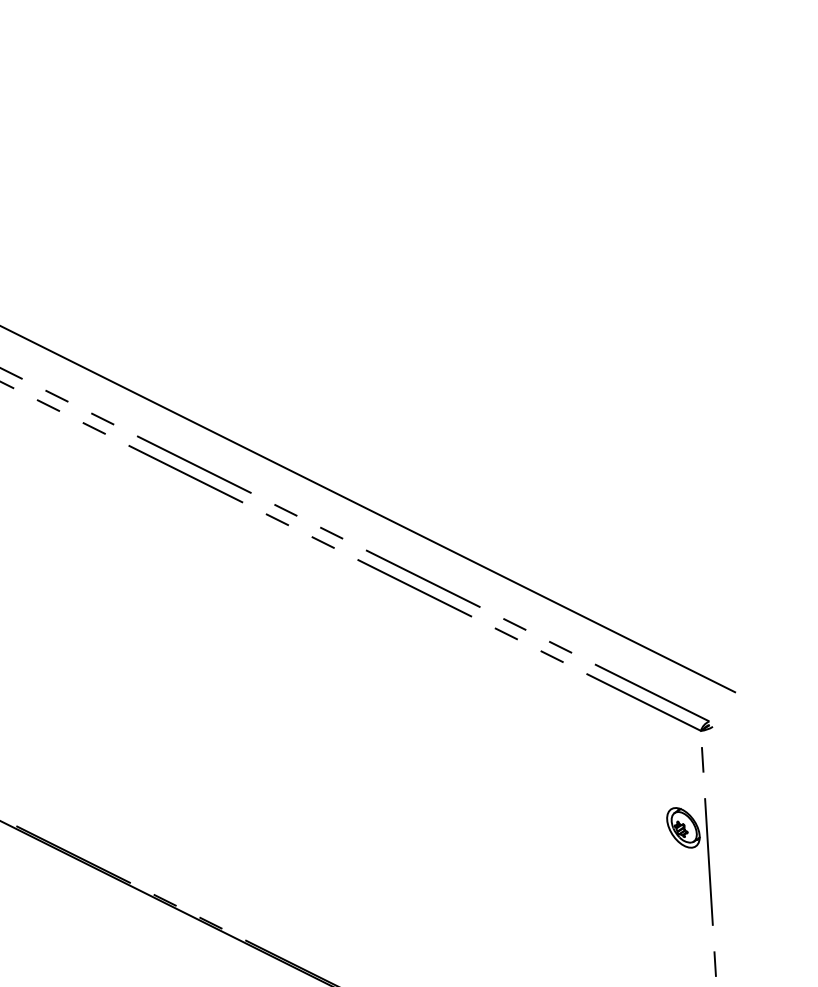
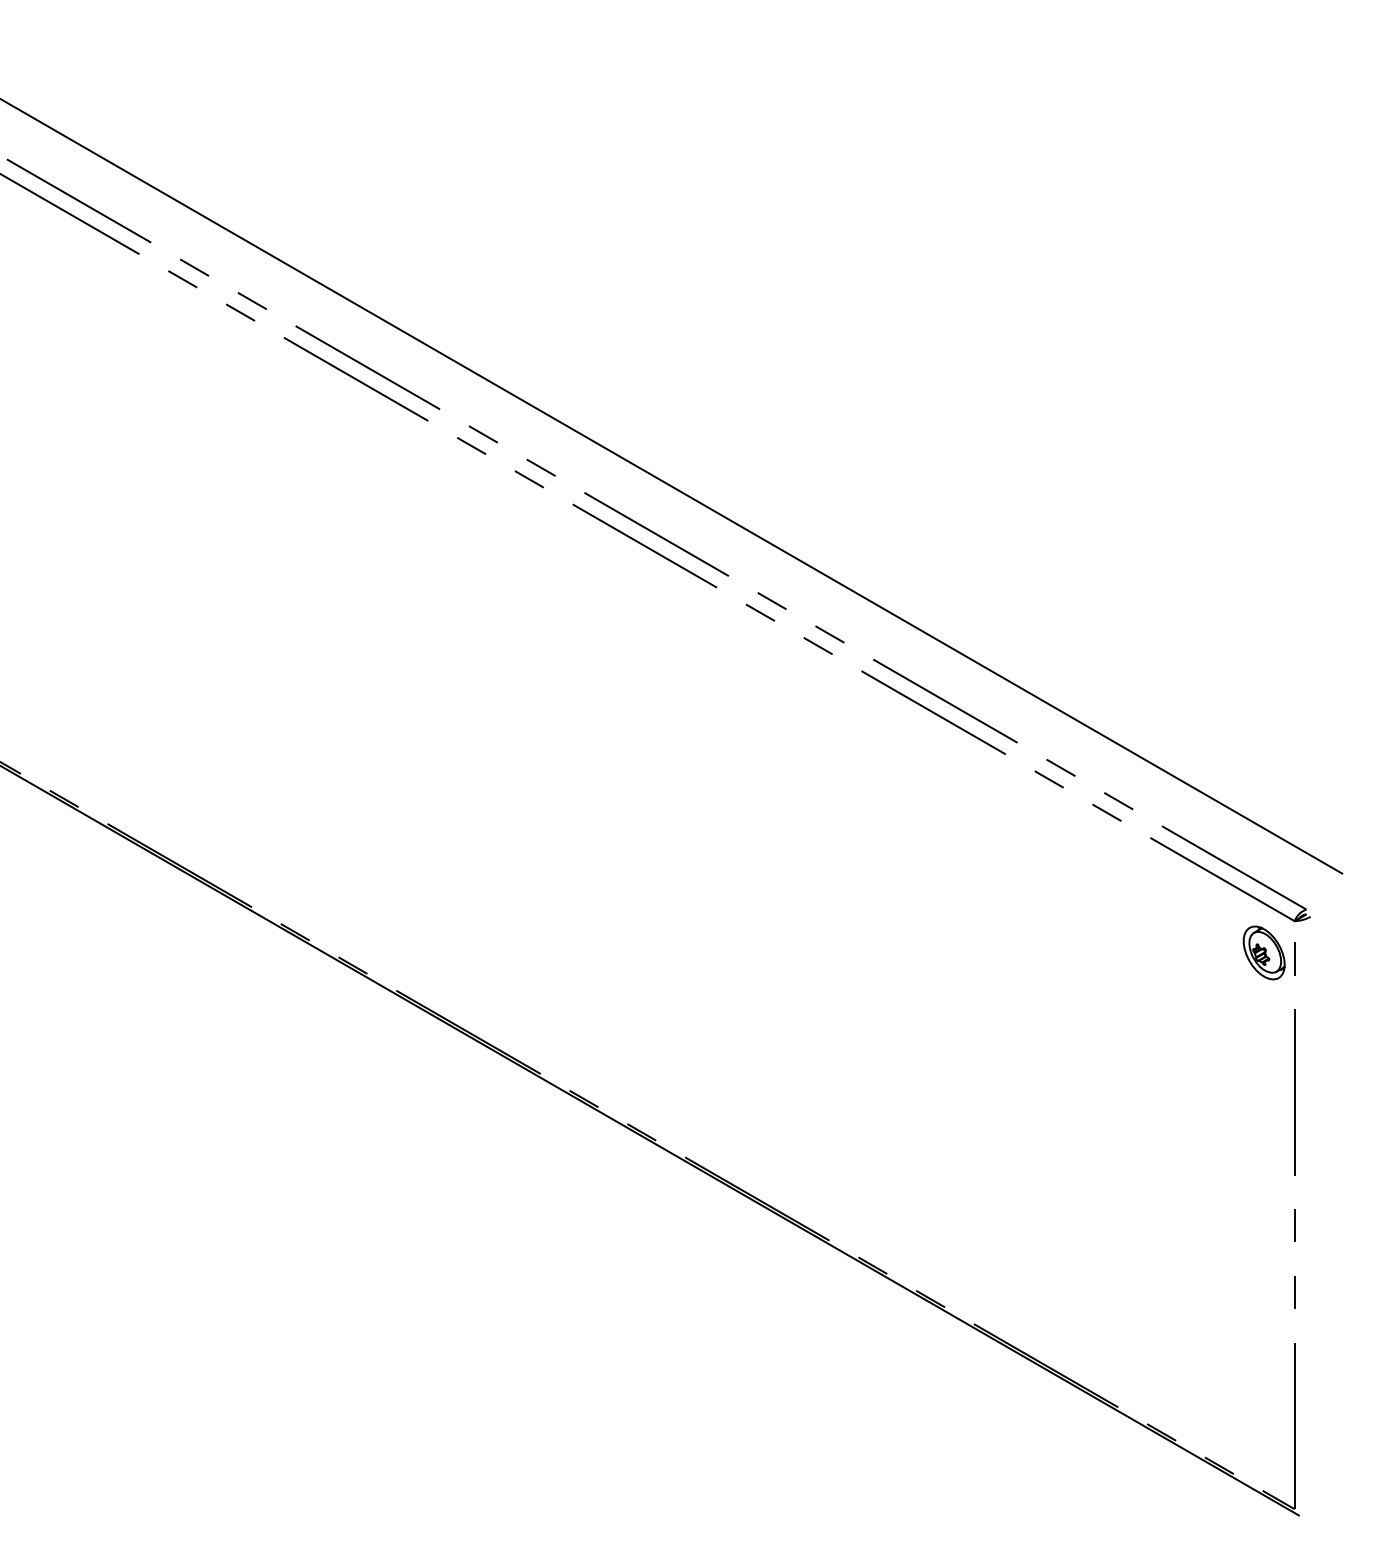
part: (682, 827) -> (1263, 952), moved

